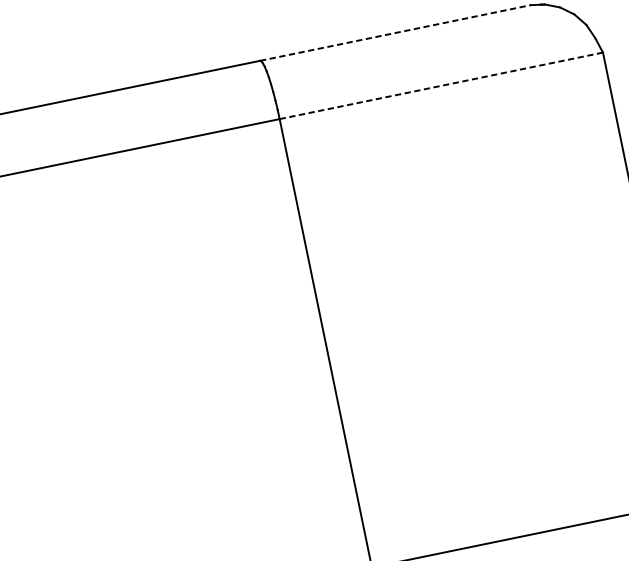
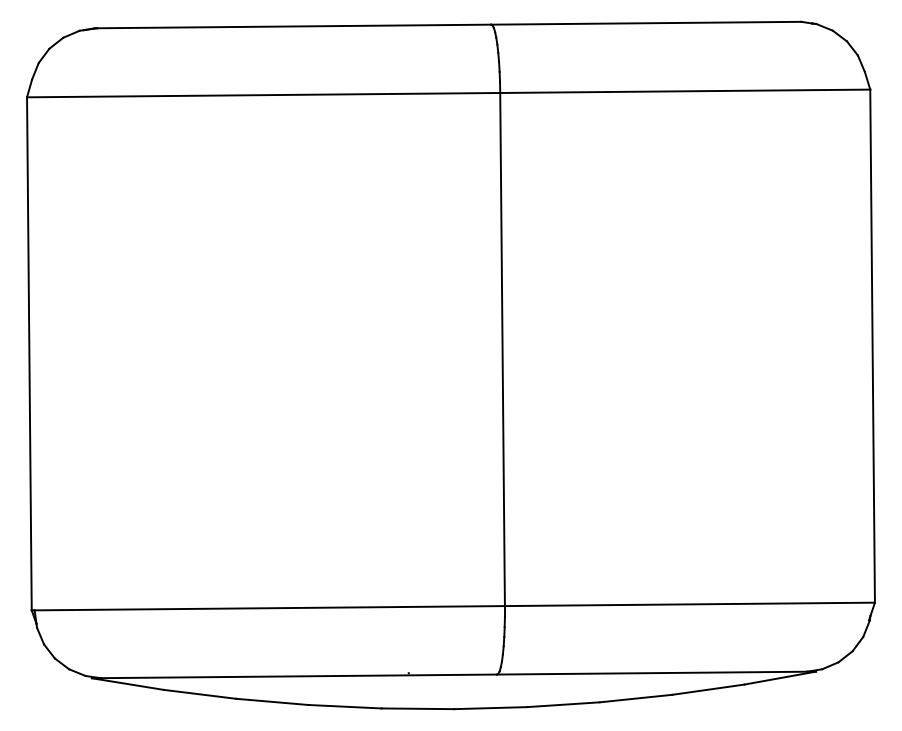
line: (395, 33) -> (646, 23), dashed -> solid
line: (440, 86) -> (684, 91), dashed -> solid

